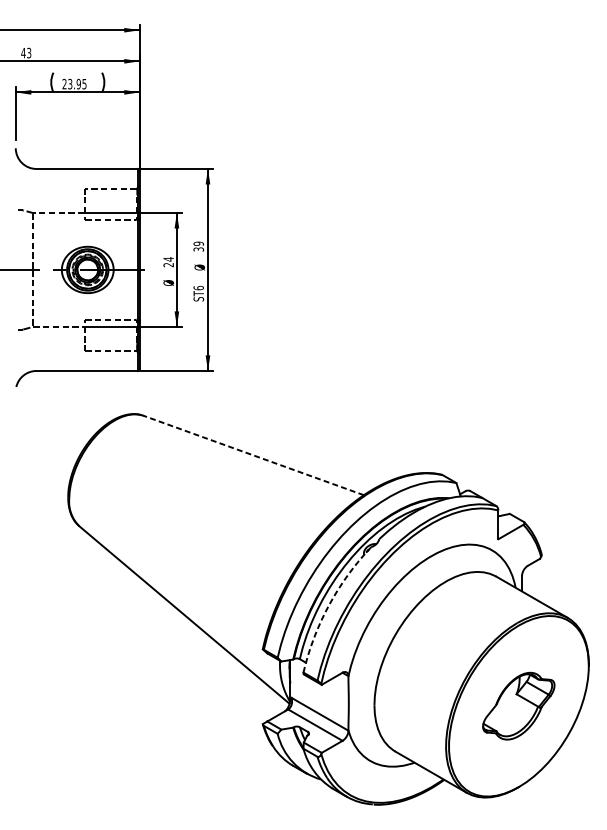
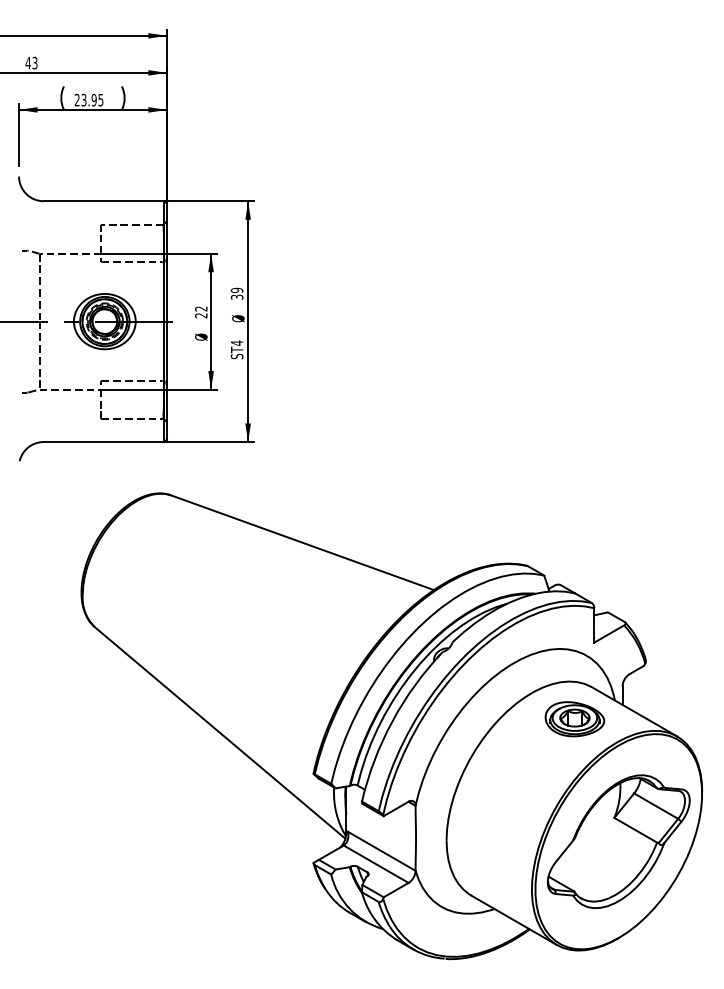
text: (168, 258) -> (201, 308), 24 -> 22
text: (198, 288) -> (236, 343), ST6 -> ST4
line: (253, 455) -> (302, 542), dashed -> solid
part: (481, 603) -> (574, 719), added
arc: (329, 605) -> (392, 721), dashed -> solid
part: (518, 706) -> (618, 841), size x1.67

